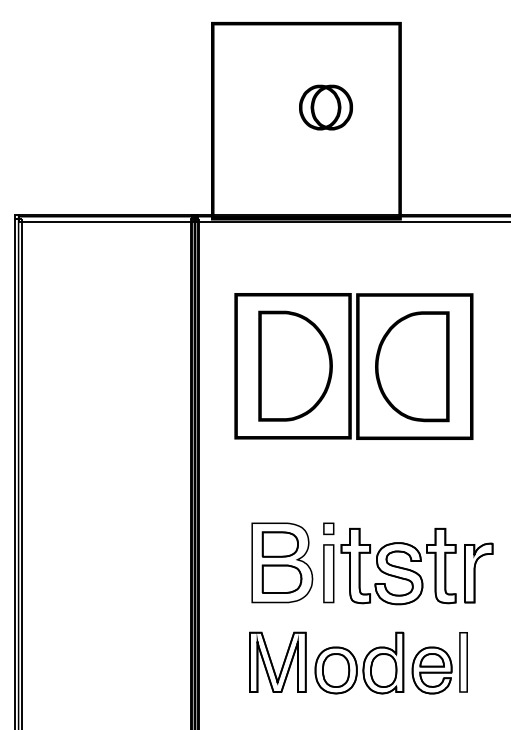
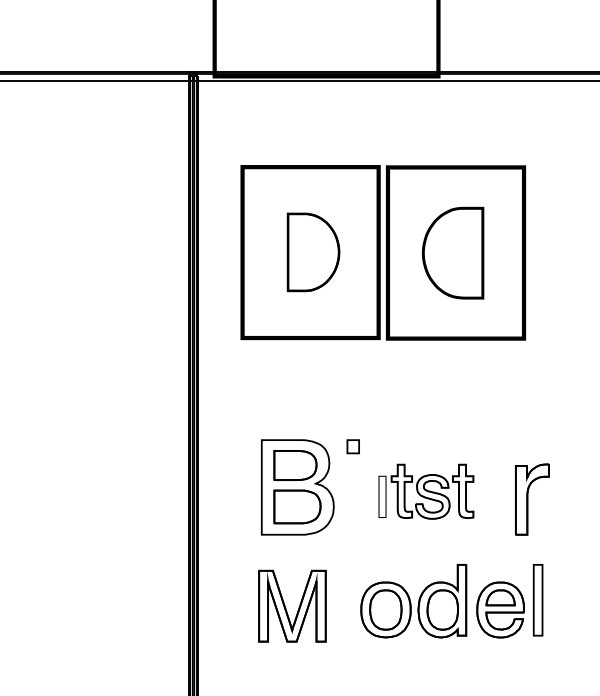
part: (295, 365) -> (313, 251), size x0.6
part: (412, 366) -> (453, 252), size x0.7
part: (389, 566) -> (425, 491), size x0.6
part: (390, 662) -> (450, 600), moved

